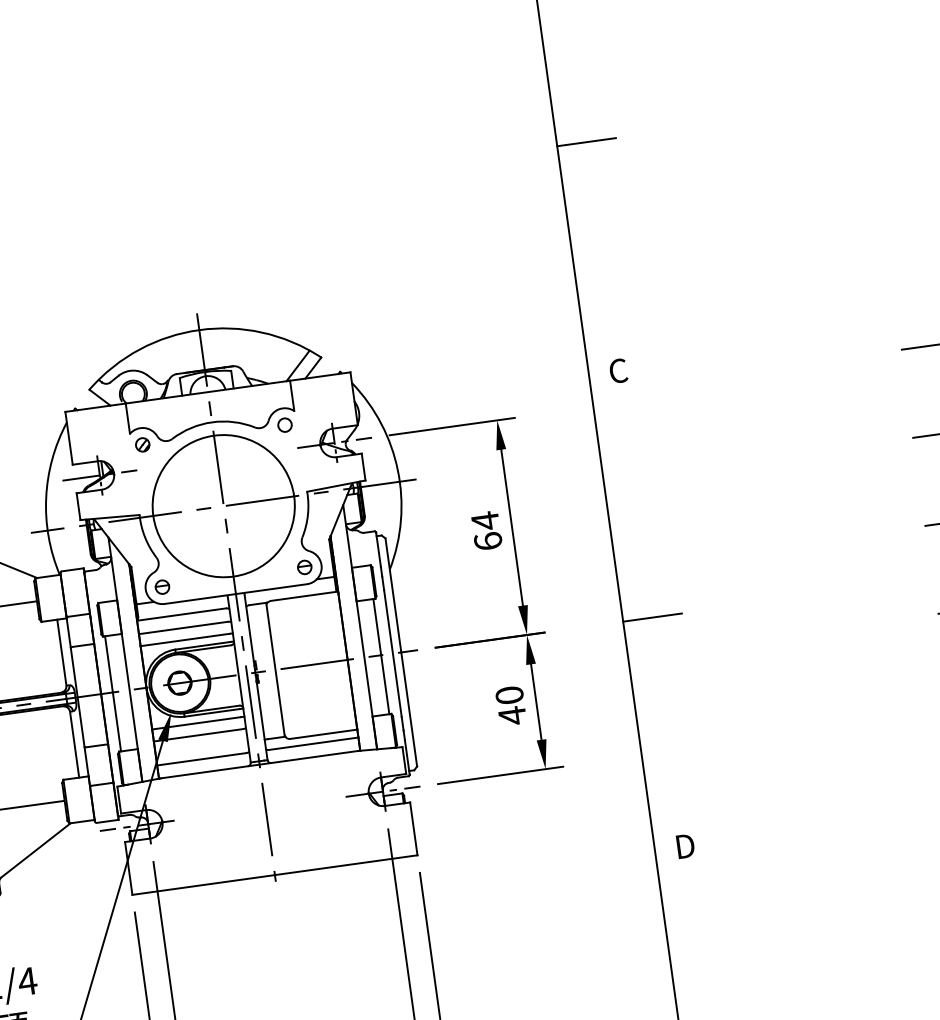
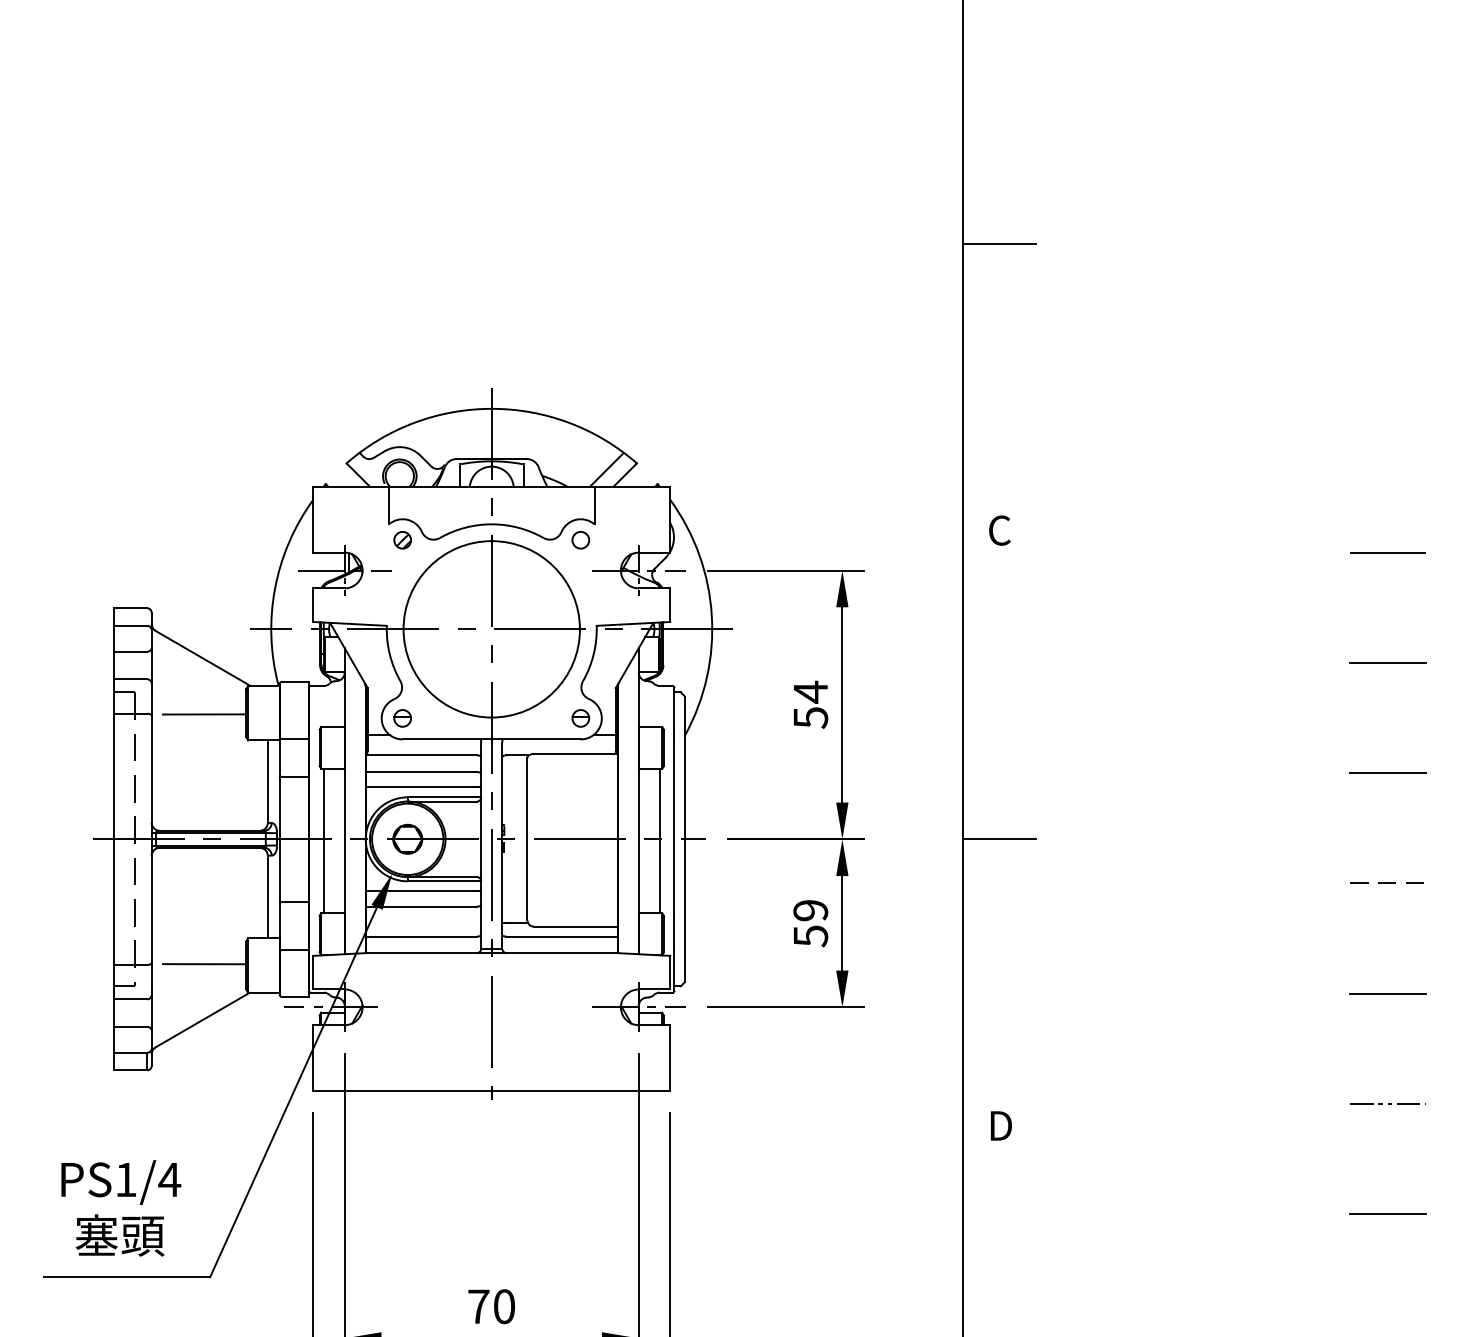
text: (488, 541) -> (810, 717), 64 -> 54
text: (510, 705) -> (810, 923), 40 -> 59

